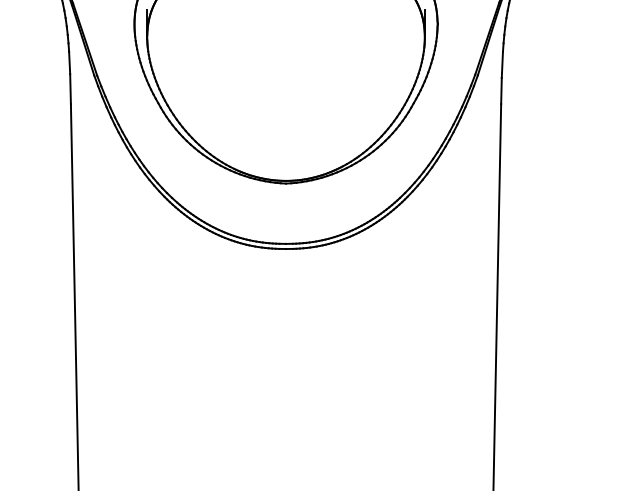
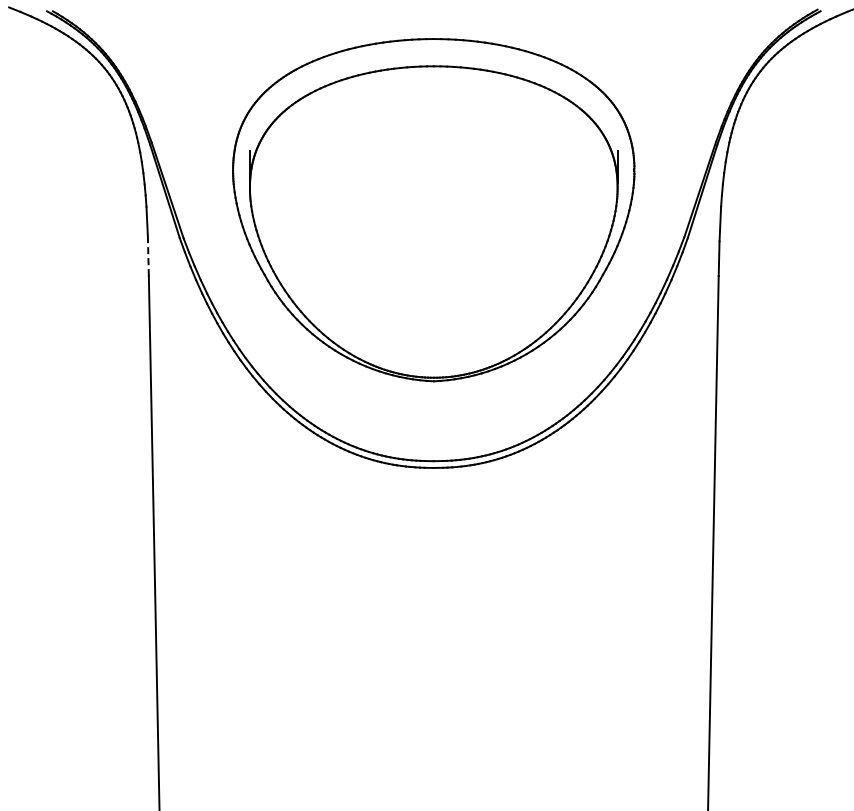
line: (70, 89) -> (148, 256), solid -> dashed

